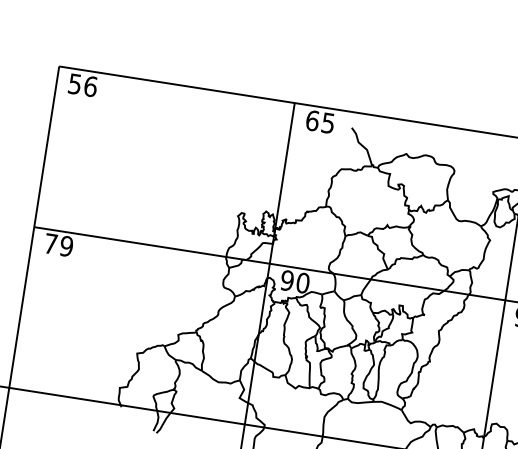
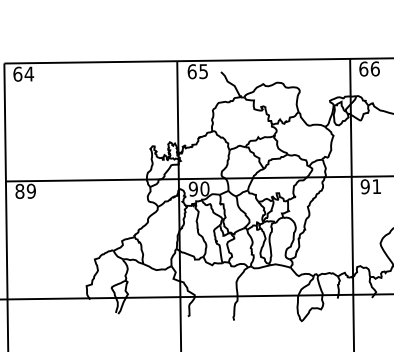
text: (82, 84) -> (23, 73), 56 -> 64
text: (50, 242) -> (19, 190), 79 -> 89

